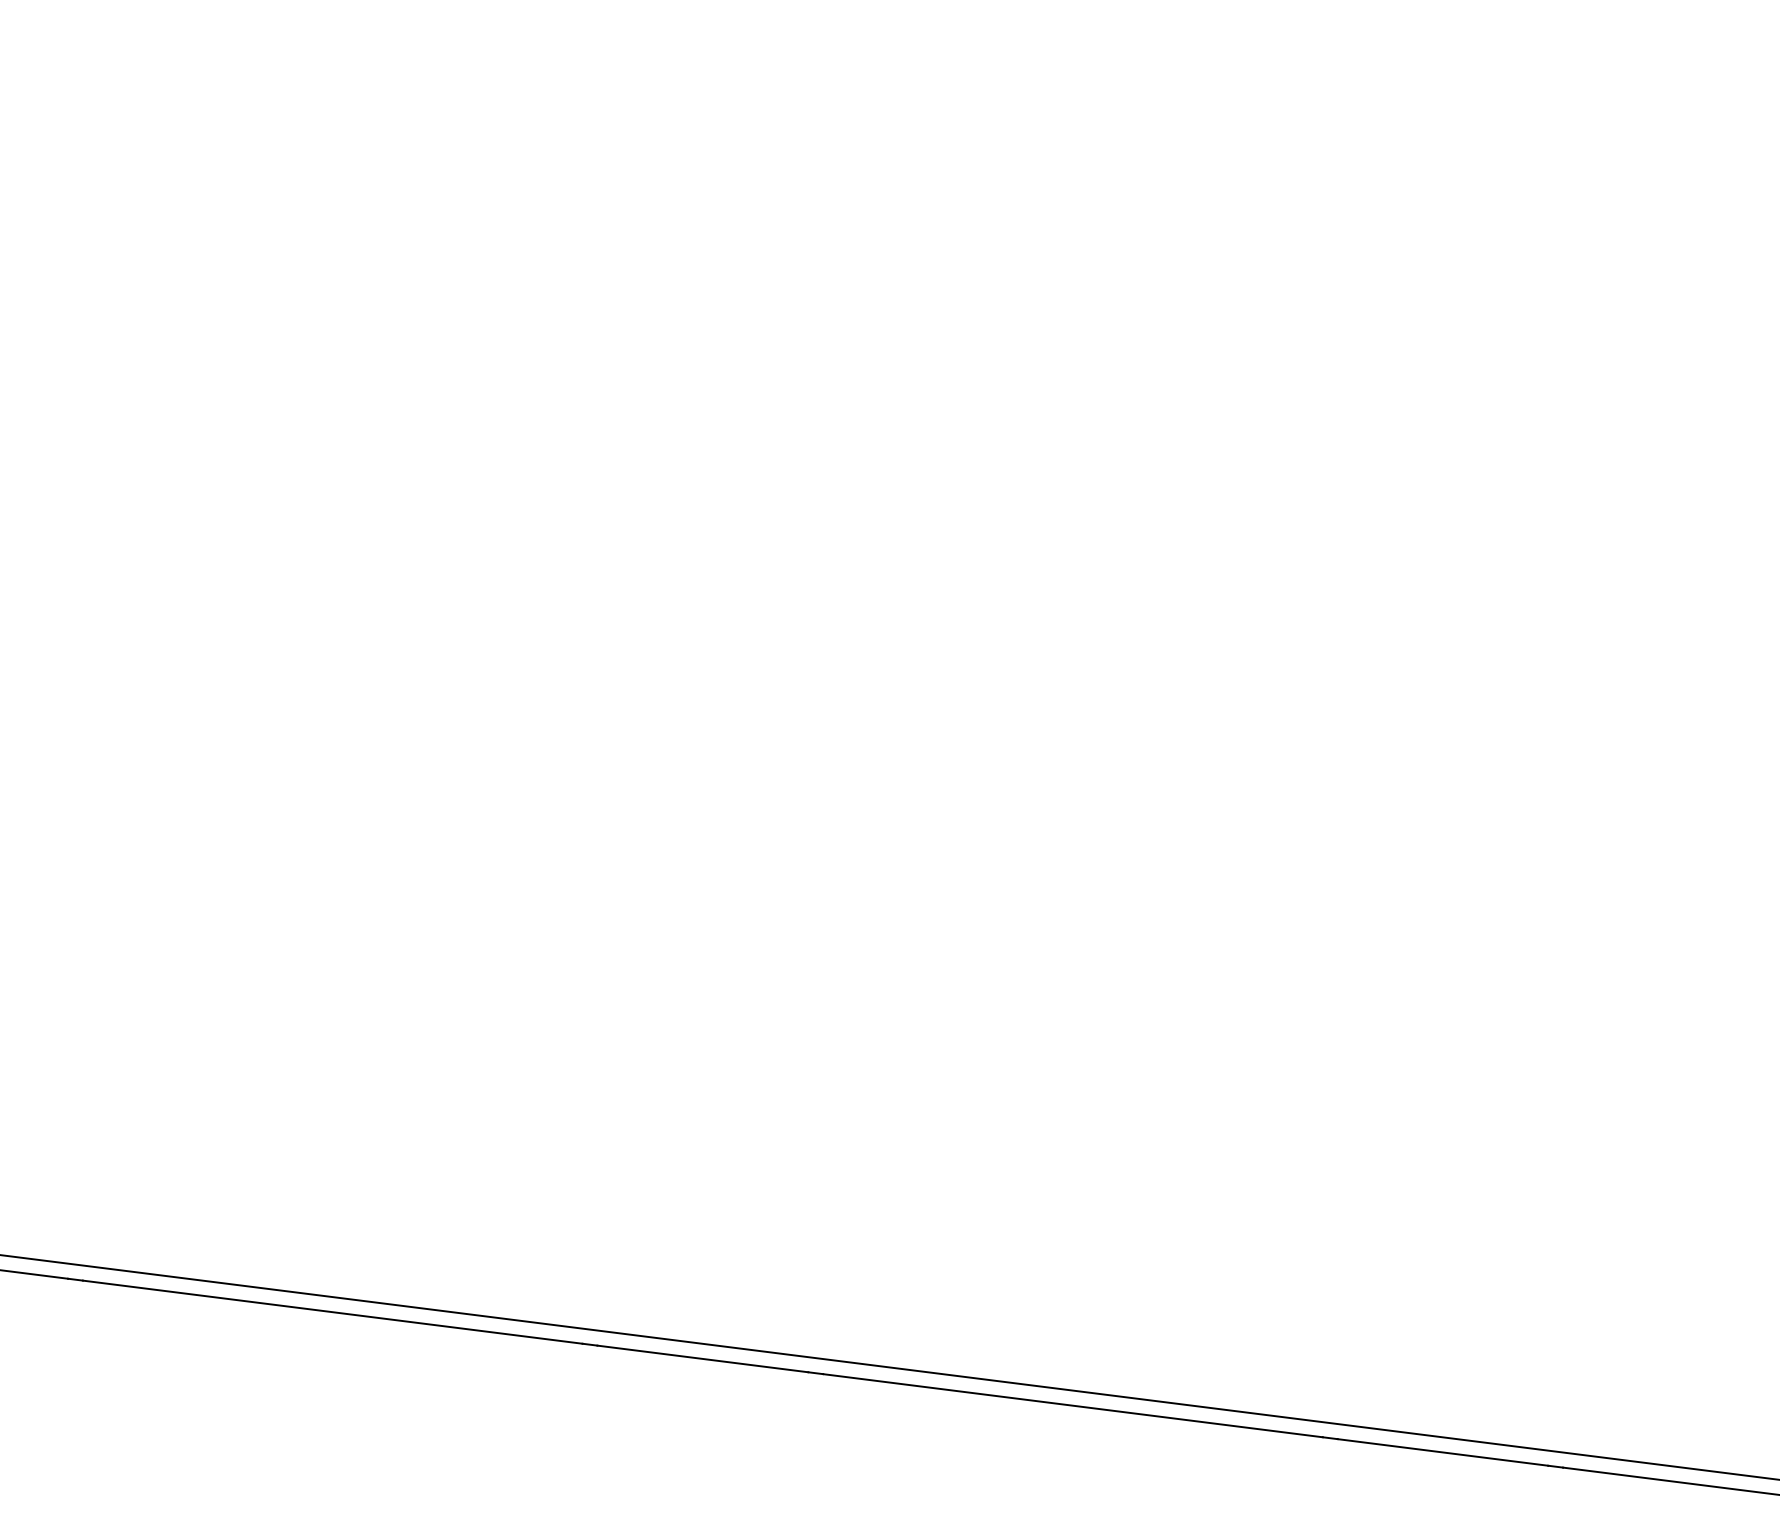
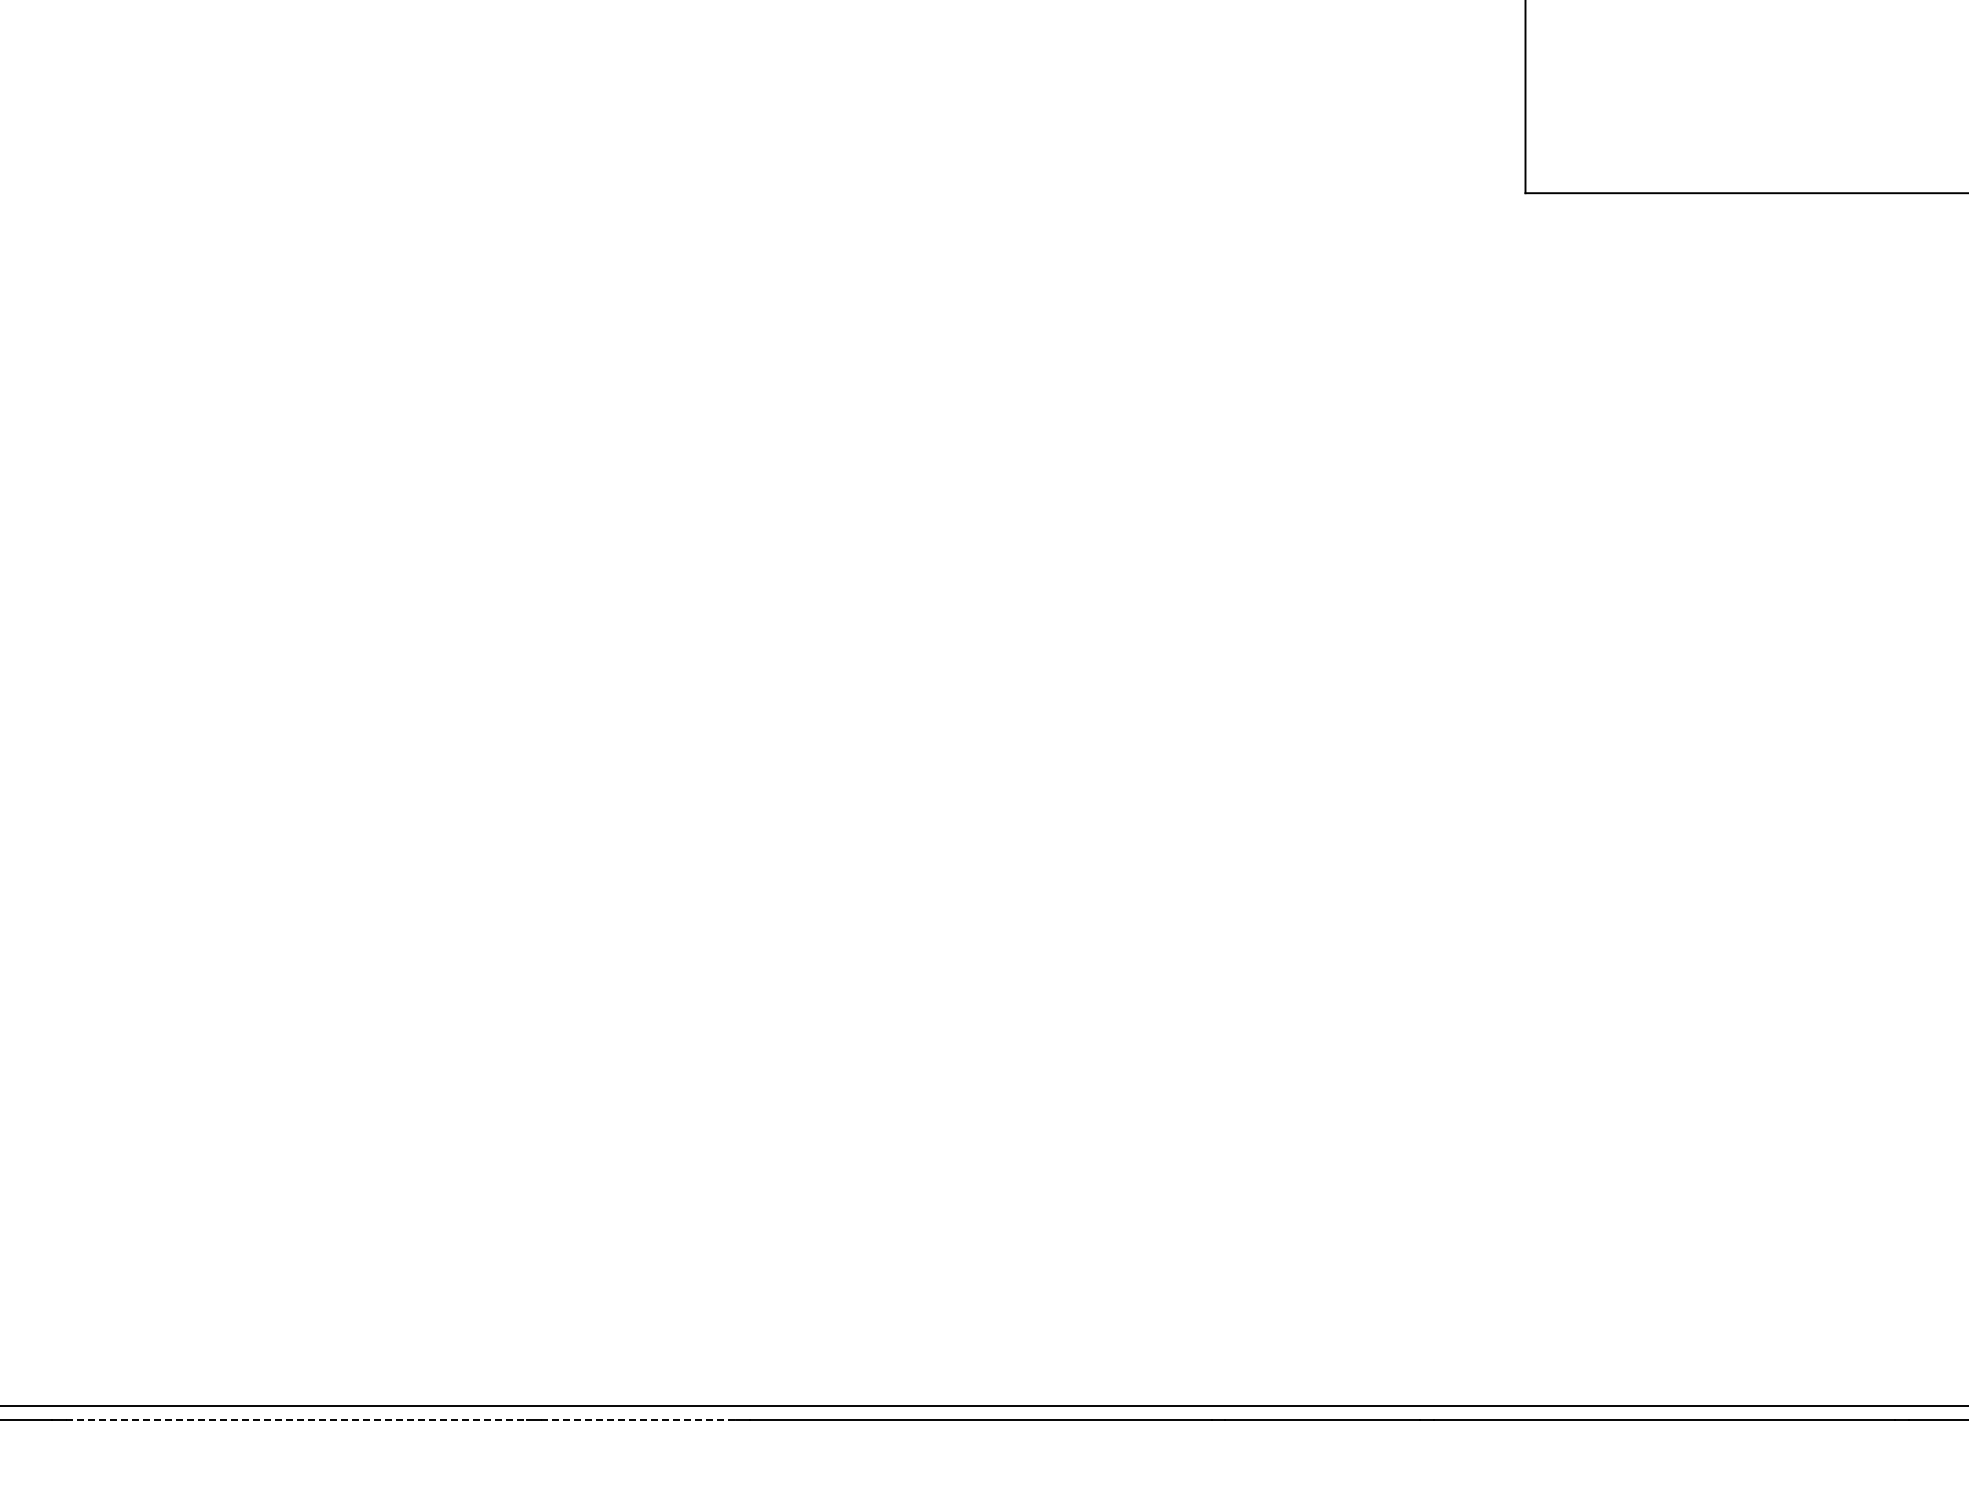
line: (332, 1312) -> (296, 1419), solid -> dashed
line: (703, 1358) -> (639, 1419), solid -> dashed

